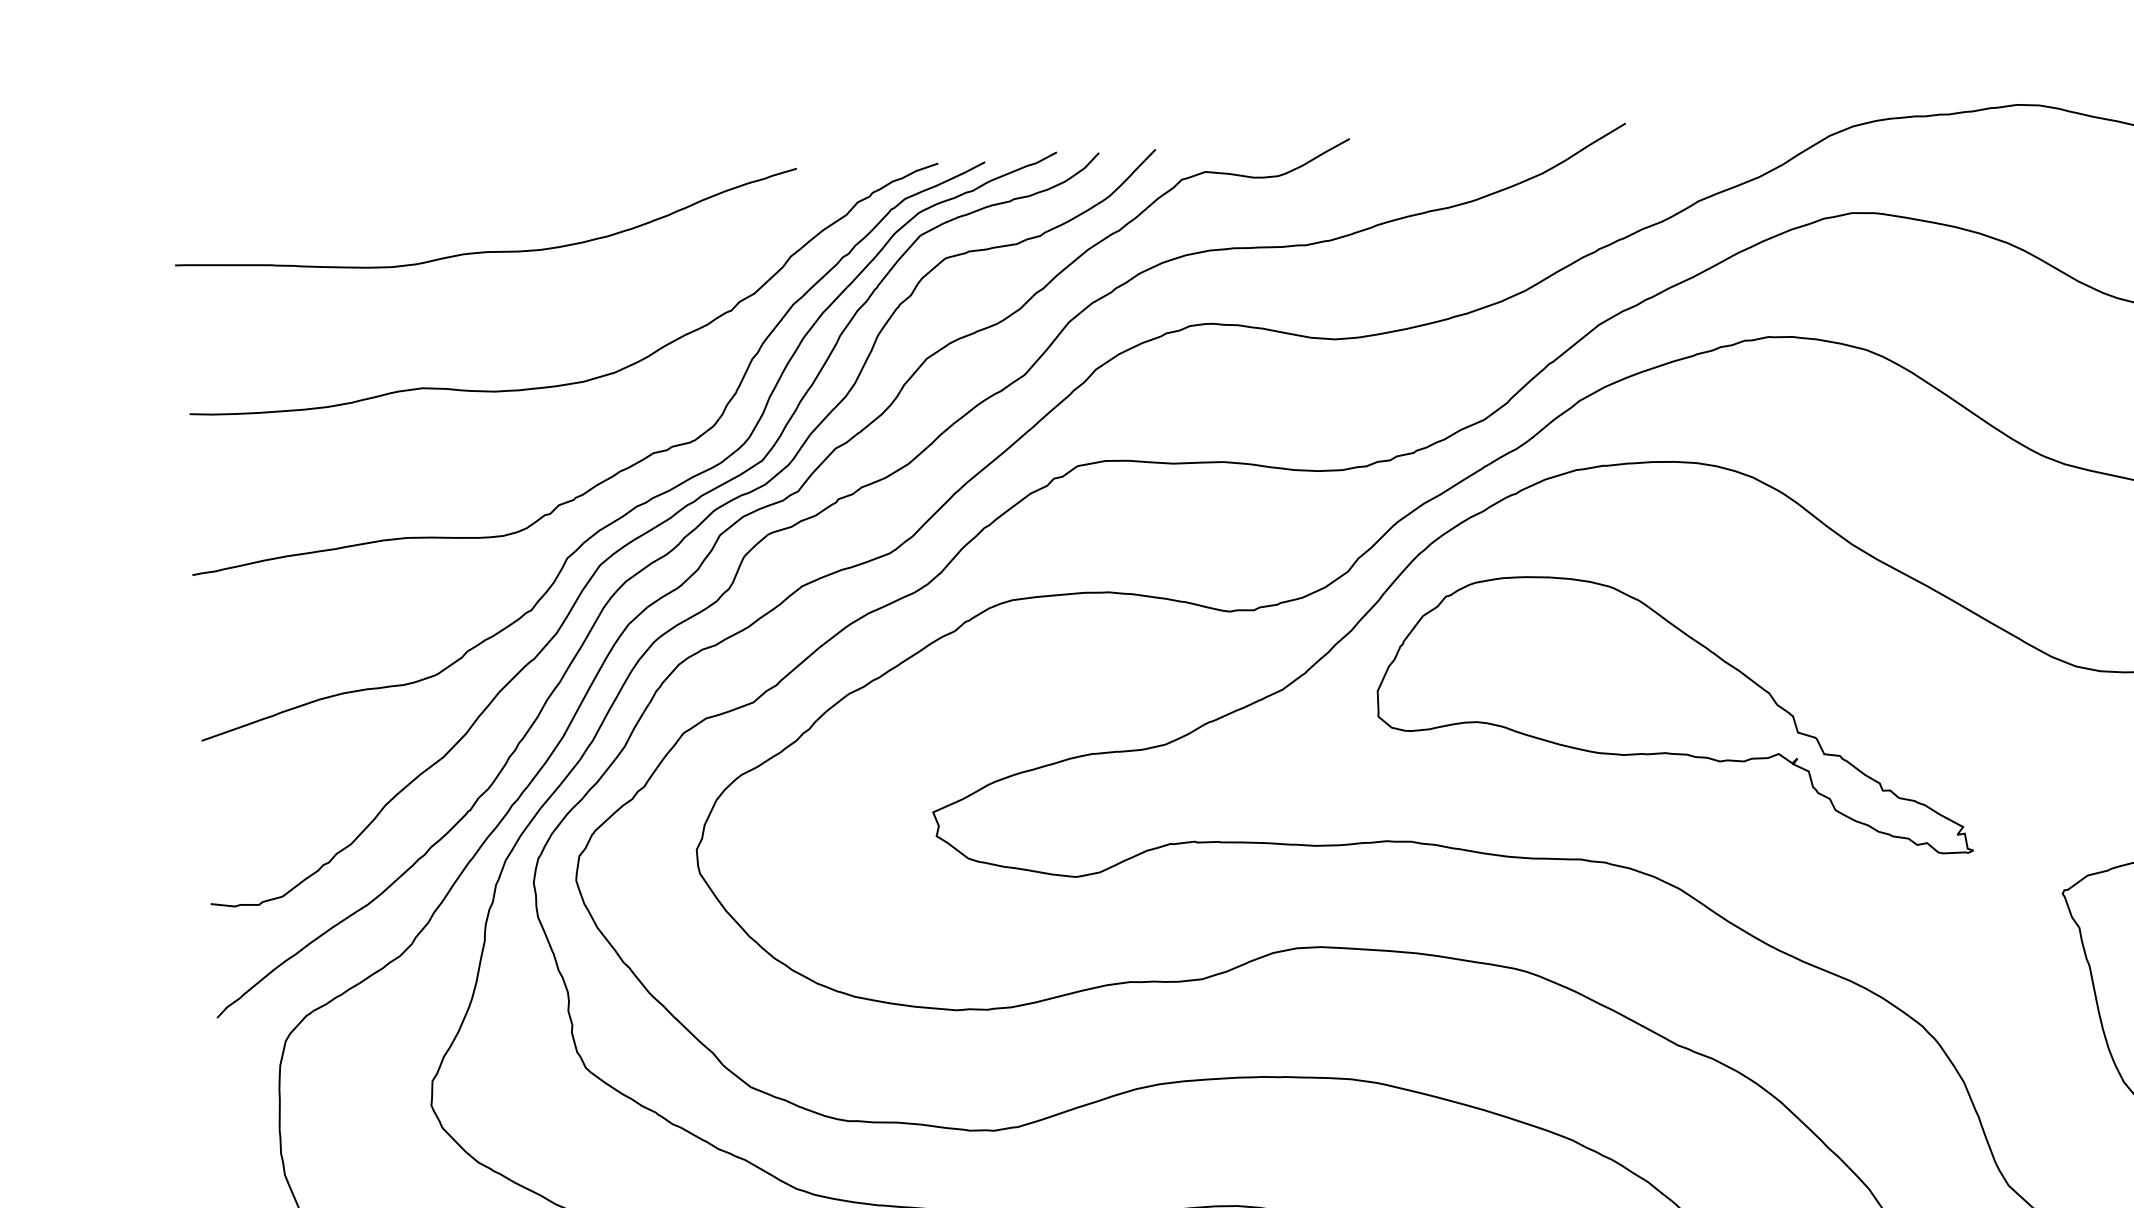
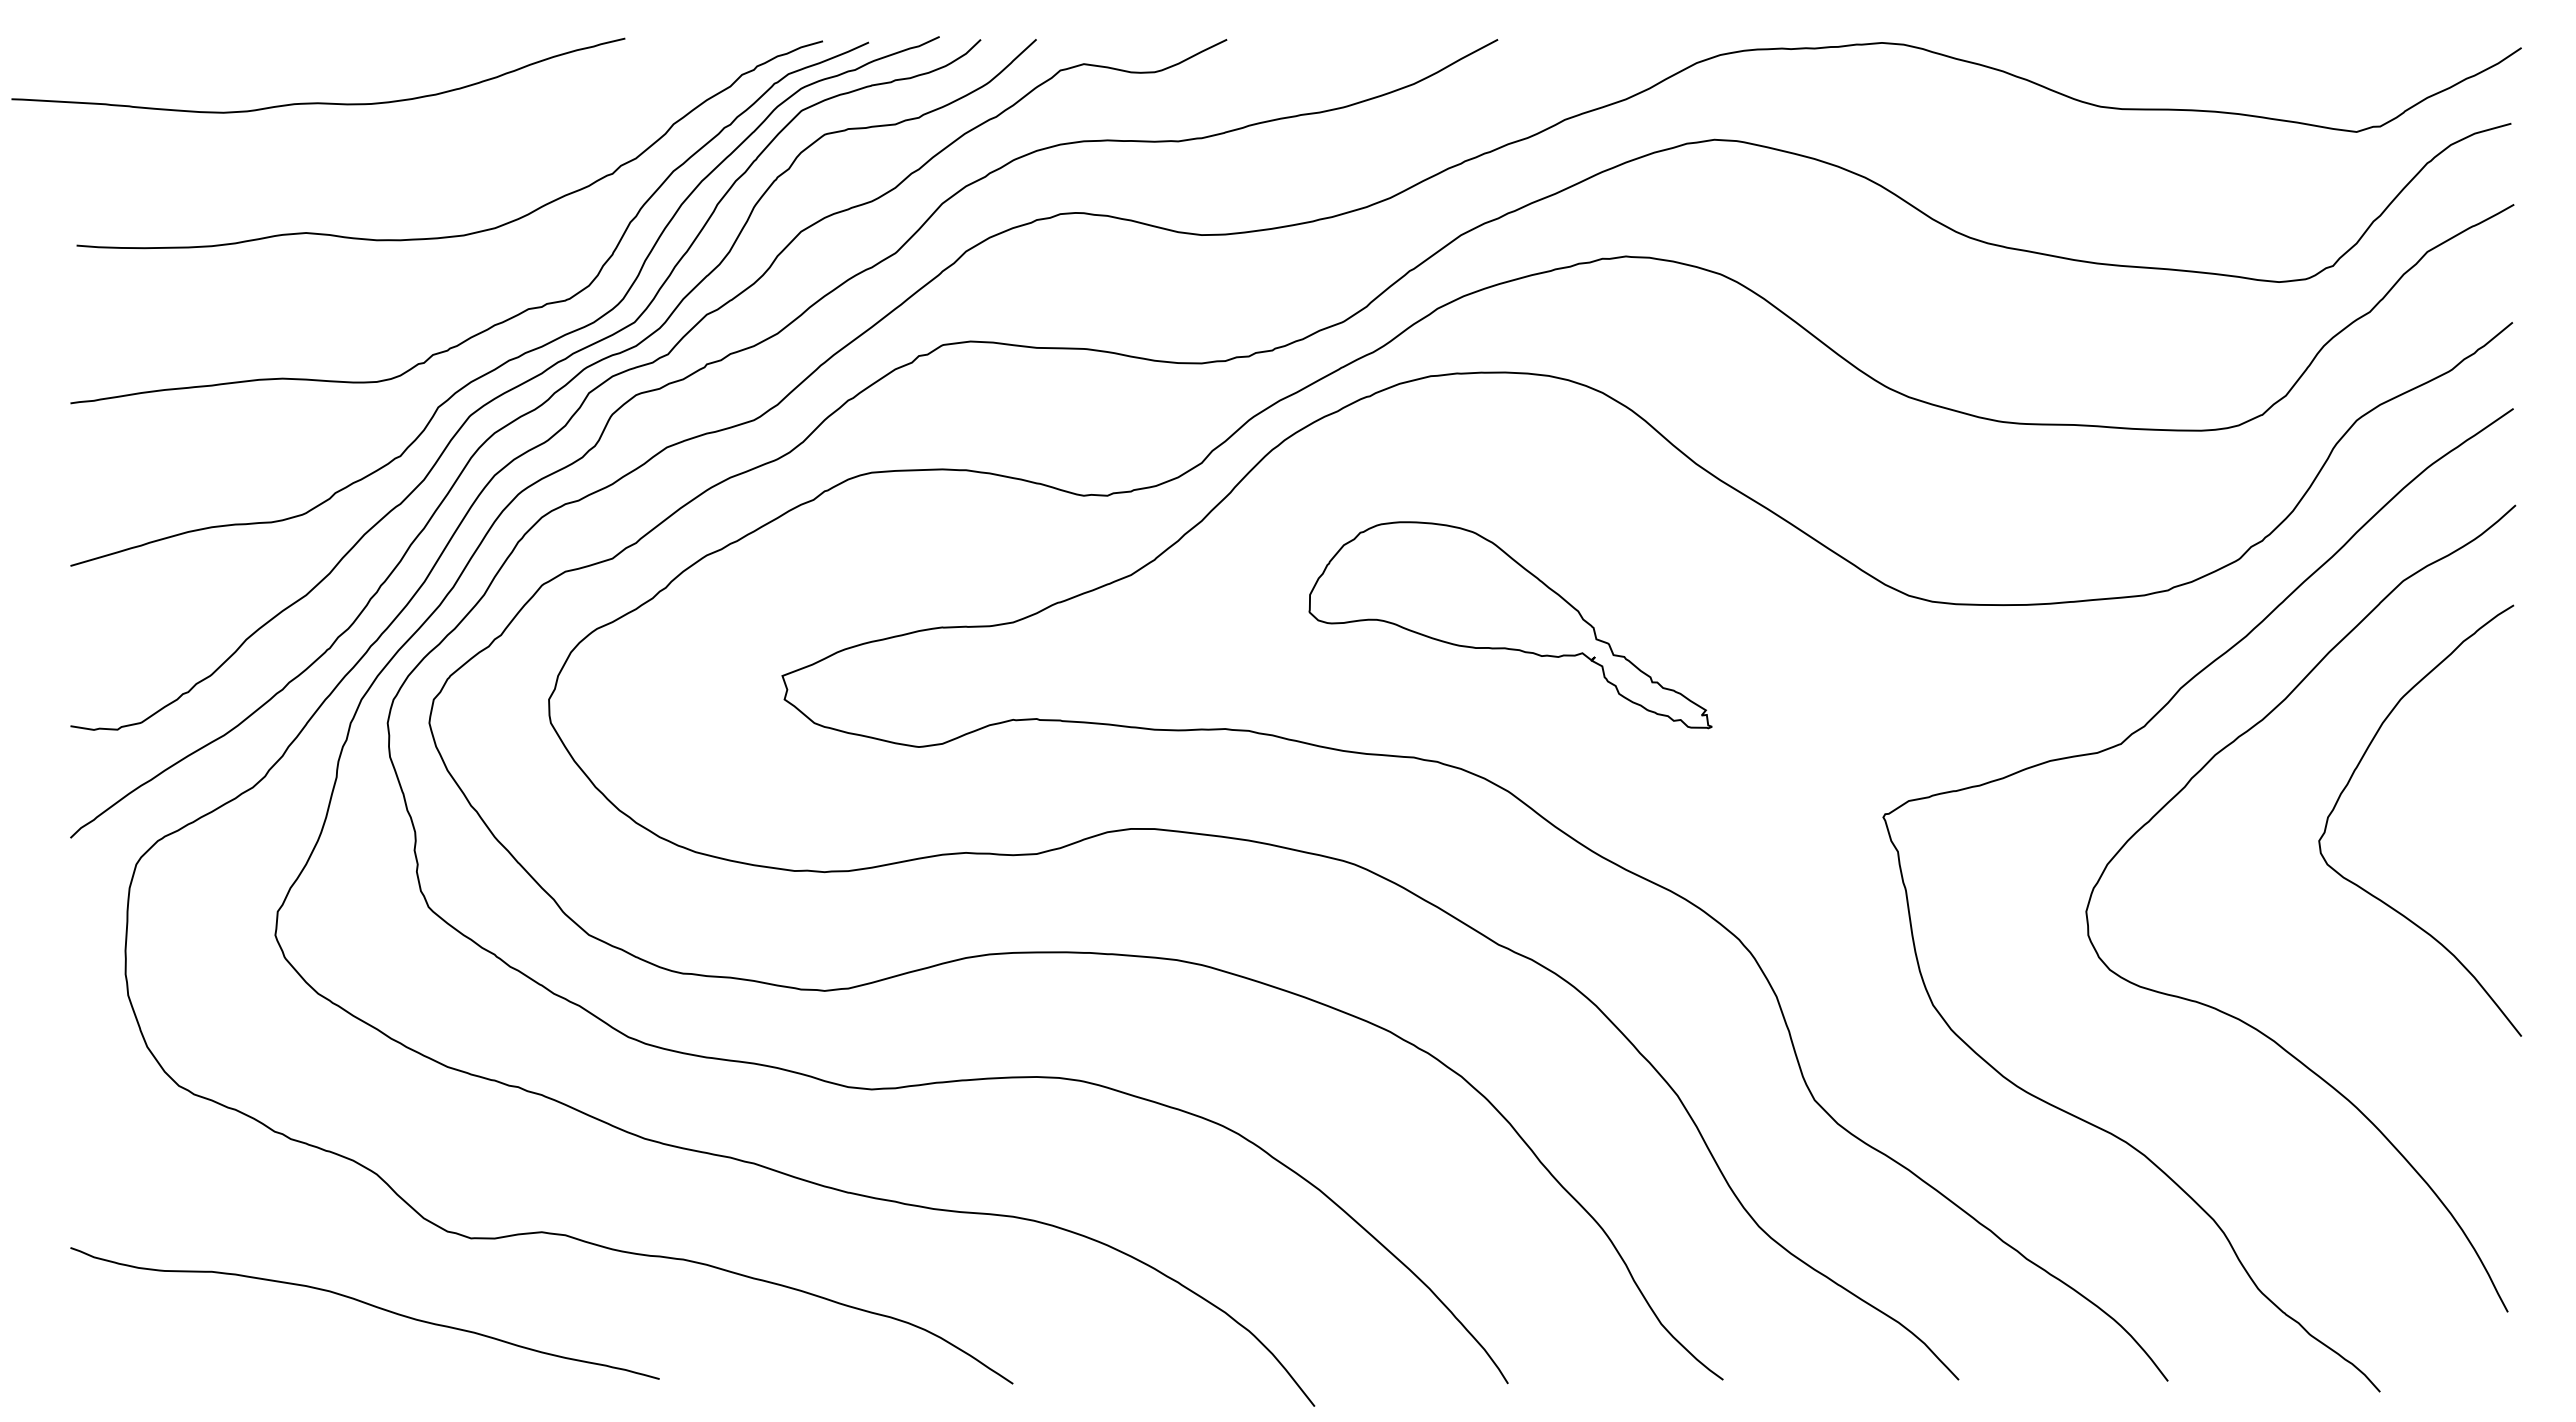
curve: (487, 251) -> (318, 102), moved
part: (1671, 719) -> (1510, 625), size x0.7

